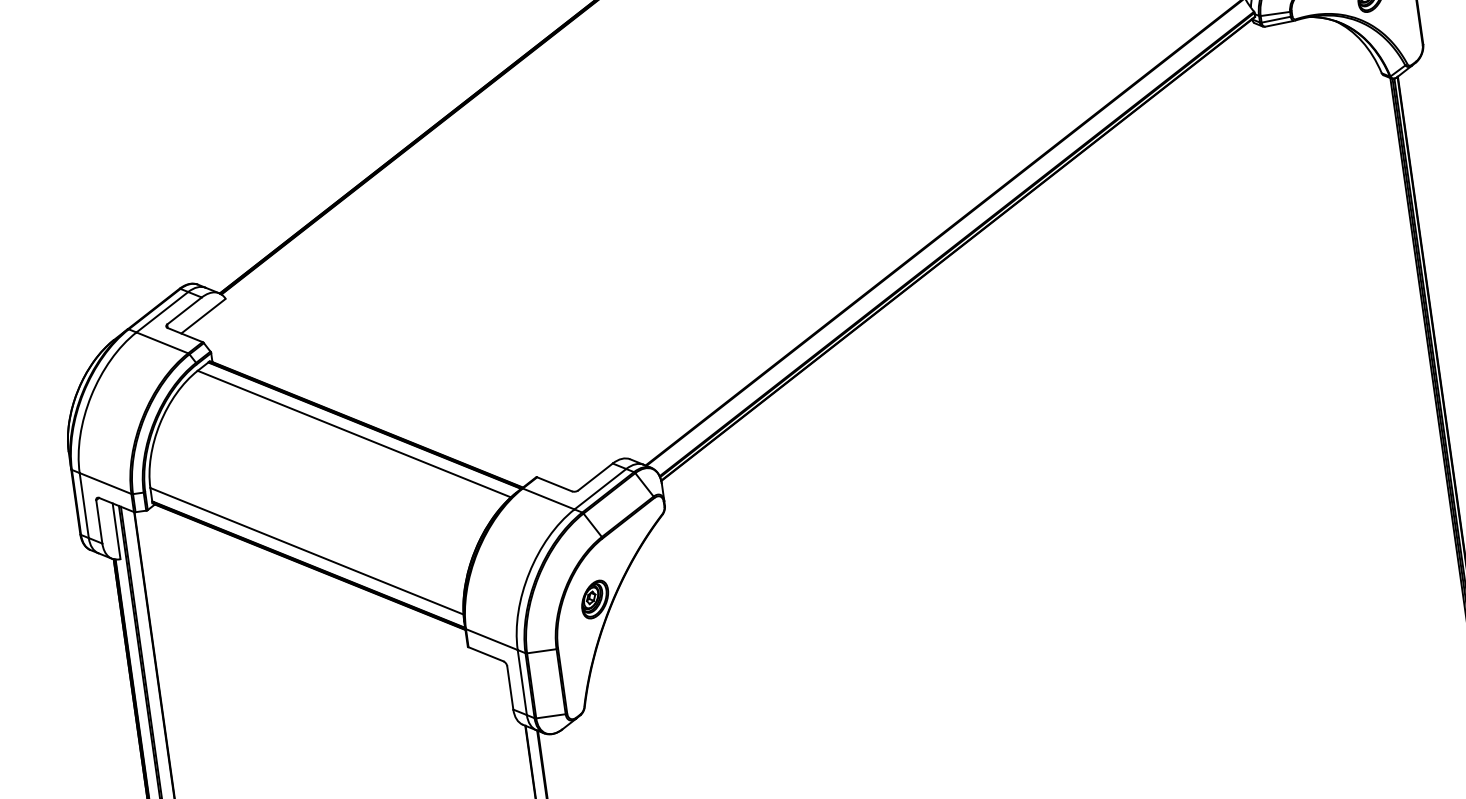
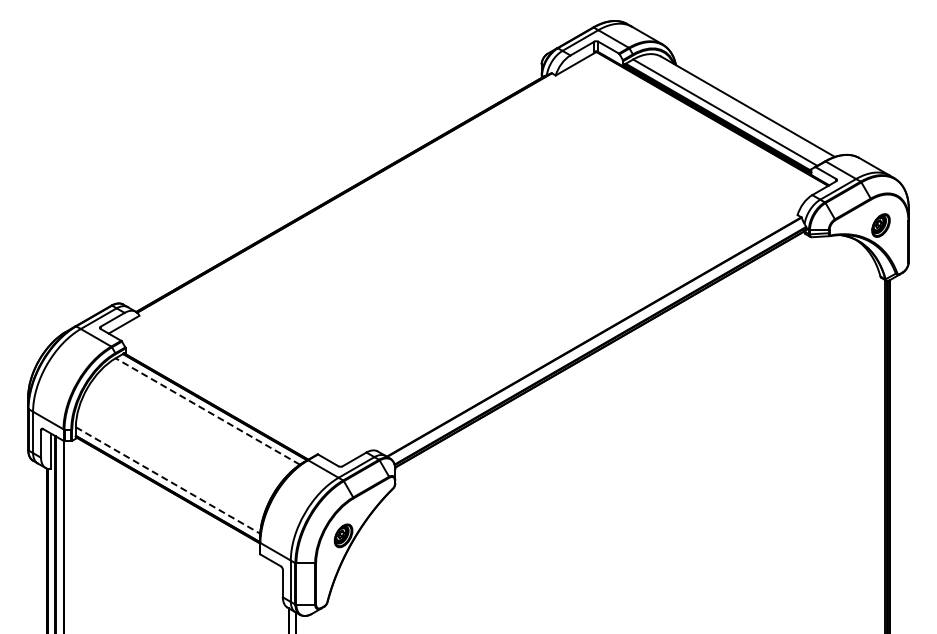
line: (353, 434) -> (207, 411), solid -> dashed
line: (307, 551) -> (168, 480), solid -> dashed

